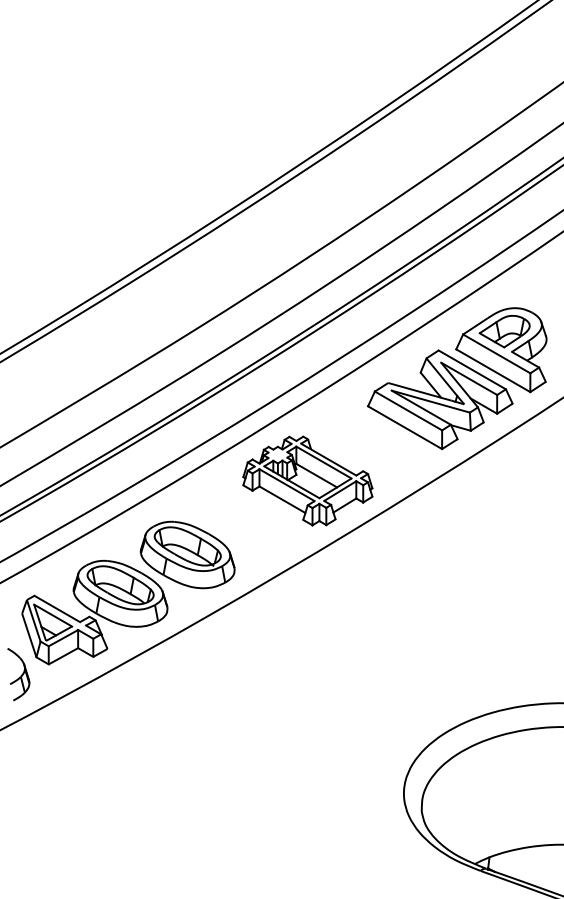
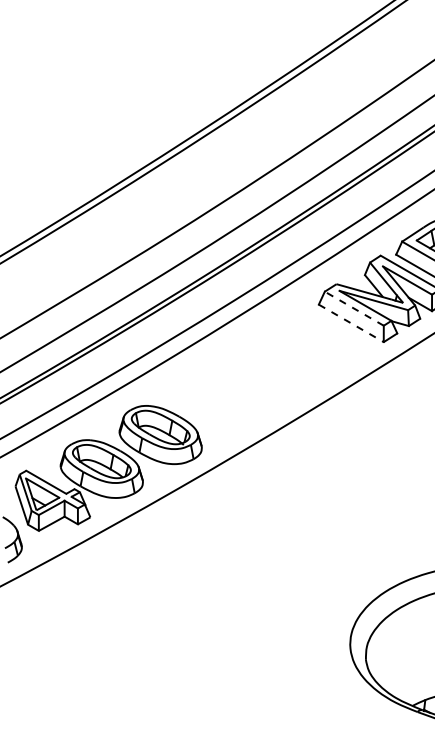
line: (408, 410) -> (354, 308), solid -> dashed
line: (405, 427) -> (351, 323), solid -> dashed
part: (307, 480) -> (265, 369), removed

